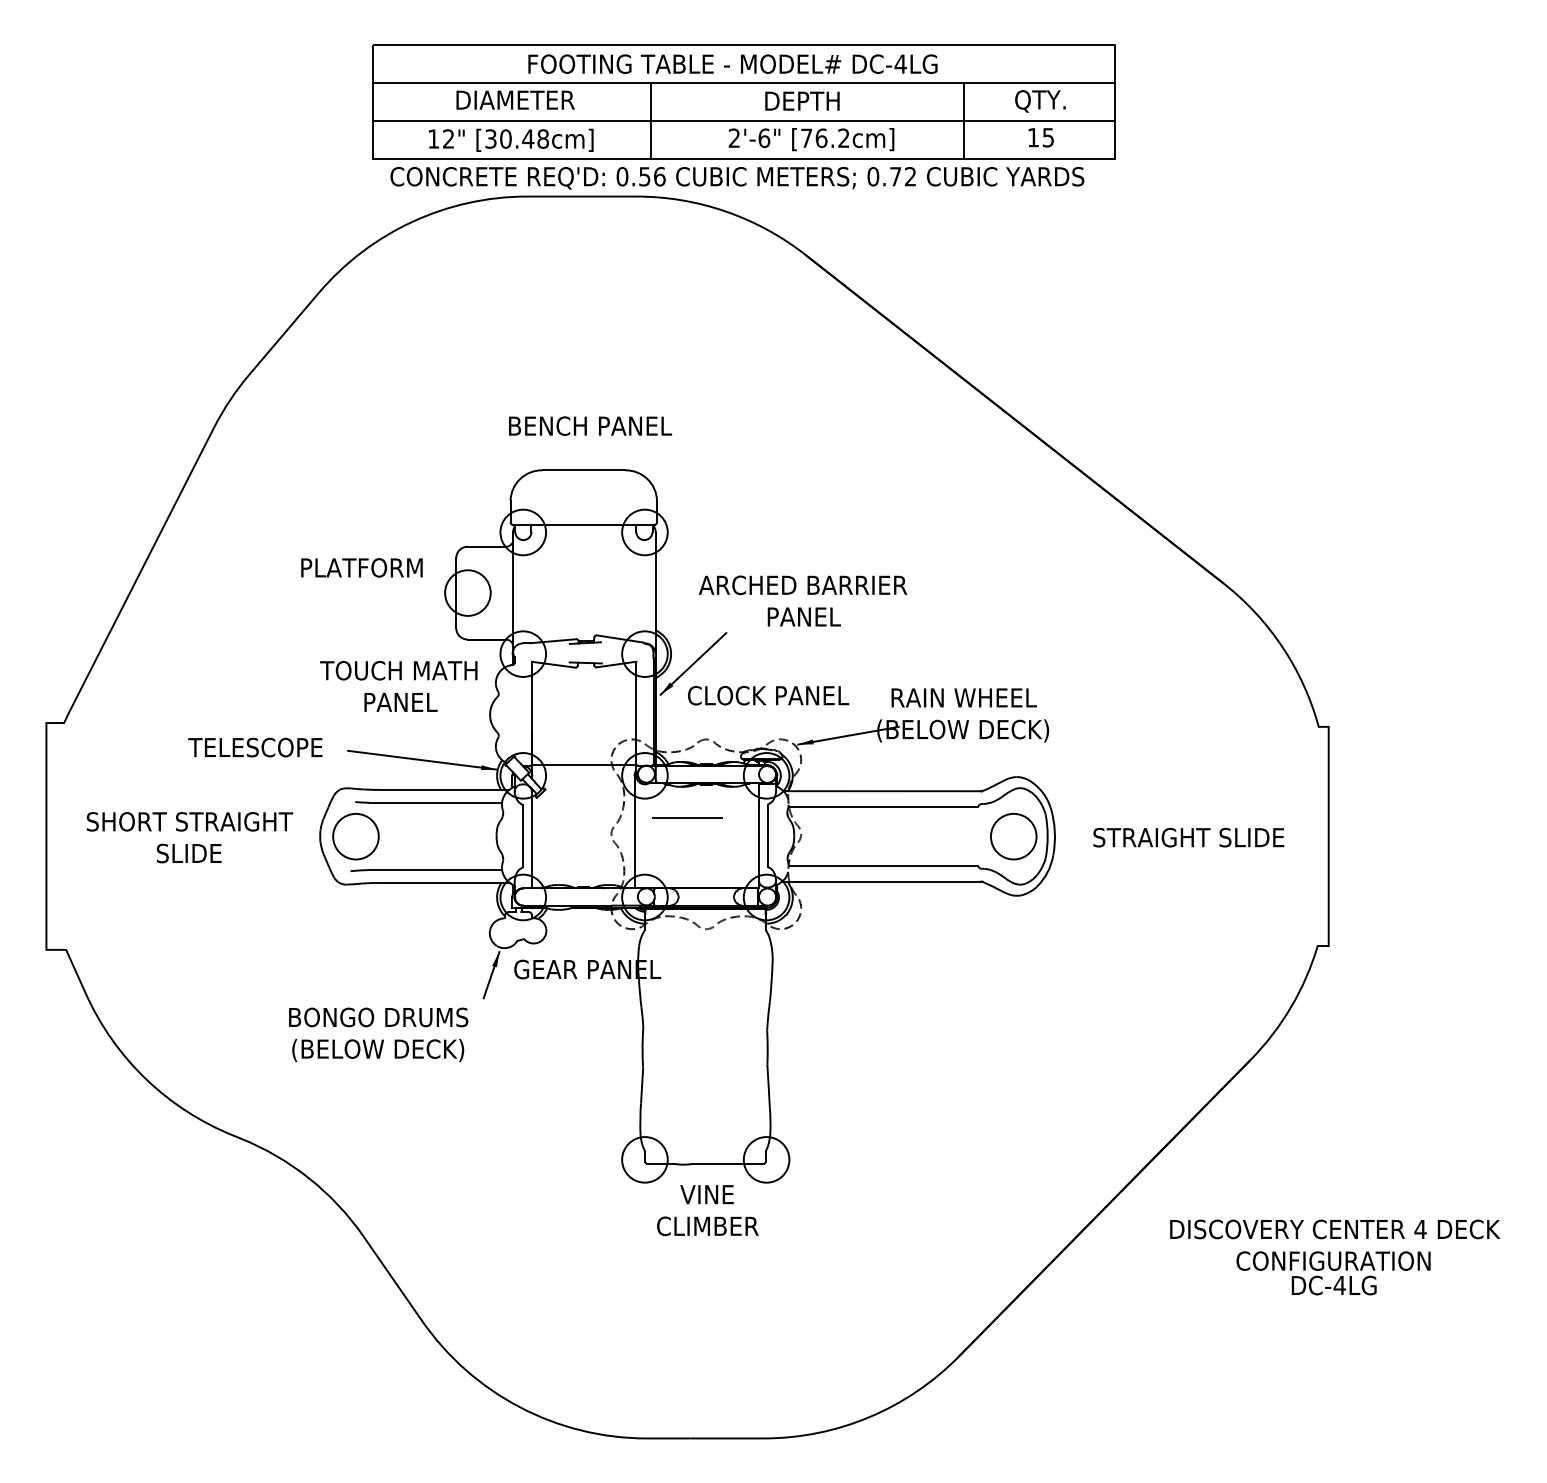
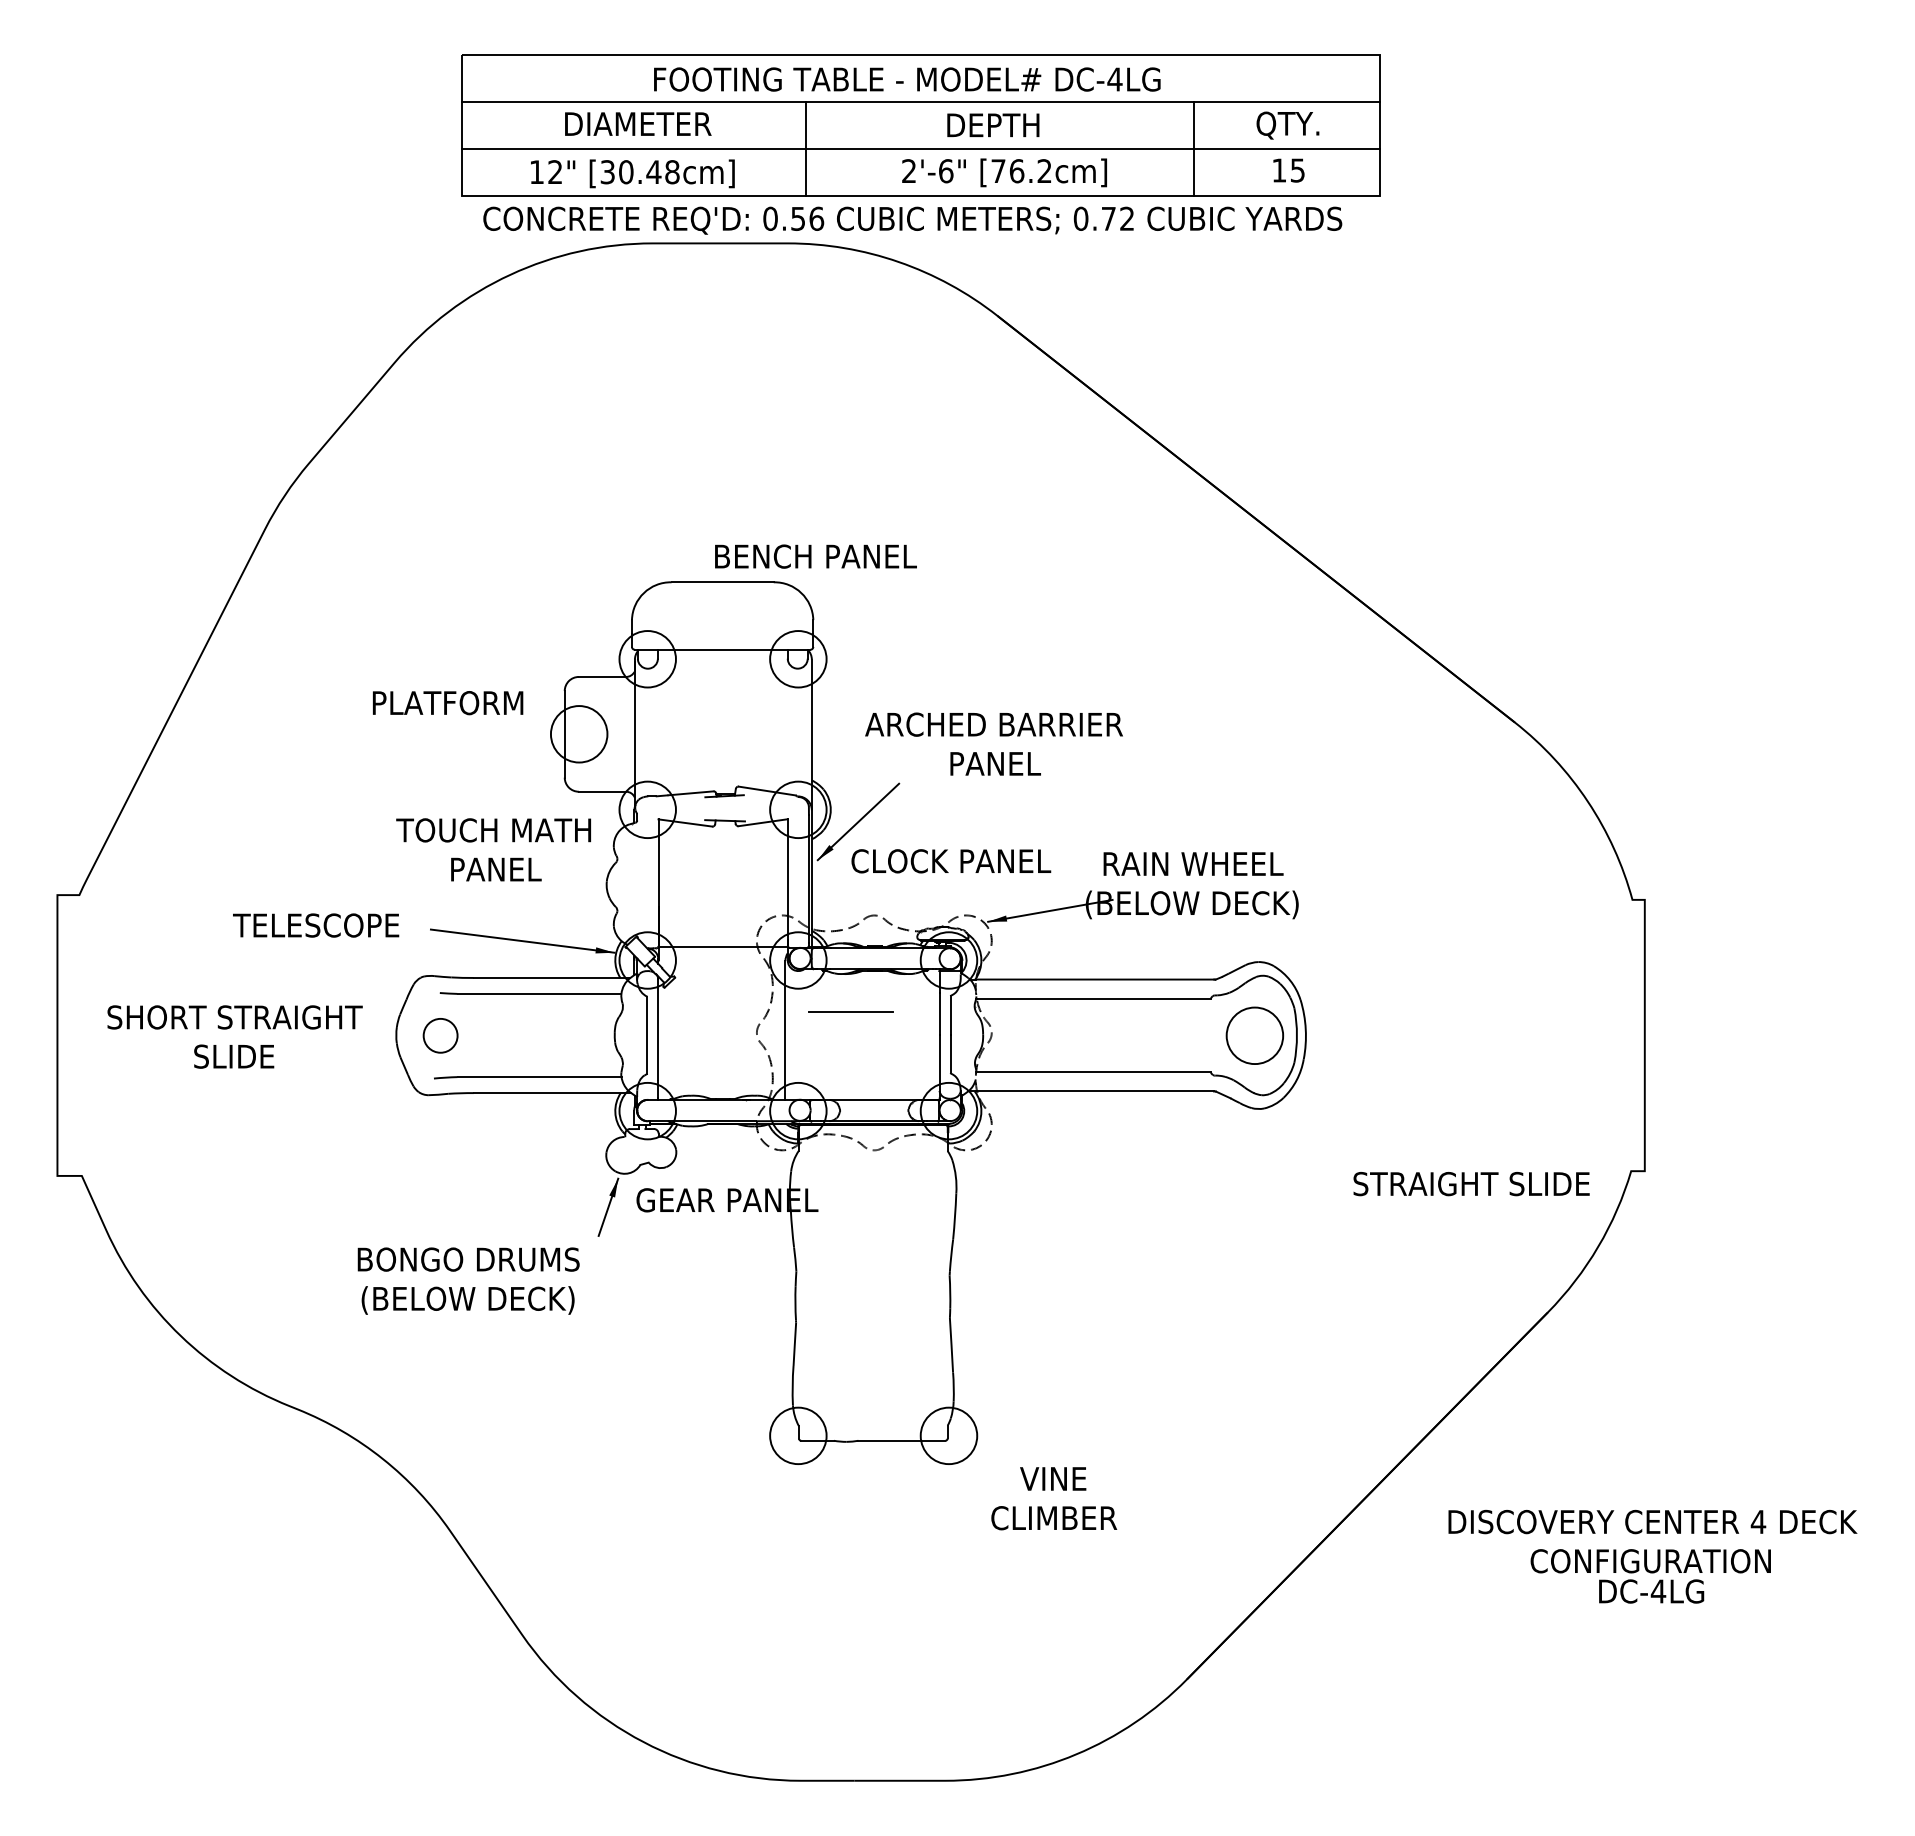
text: (590, 426) -> (815, 556), moved
circle: (355, 836) -> (440, 1035), size x0.6
text: (1188, 838) -> (1471, 1184), moved
text: (708, 1210) -> (1054, 1498), moved

